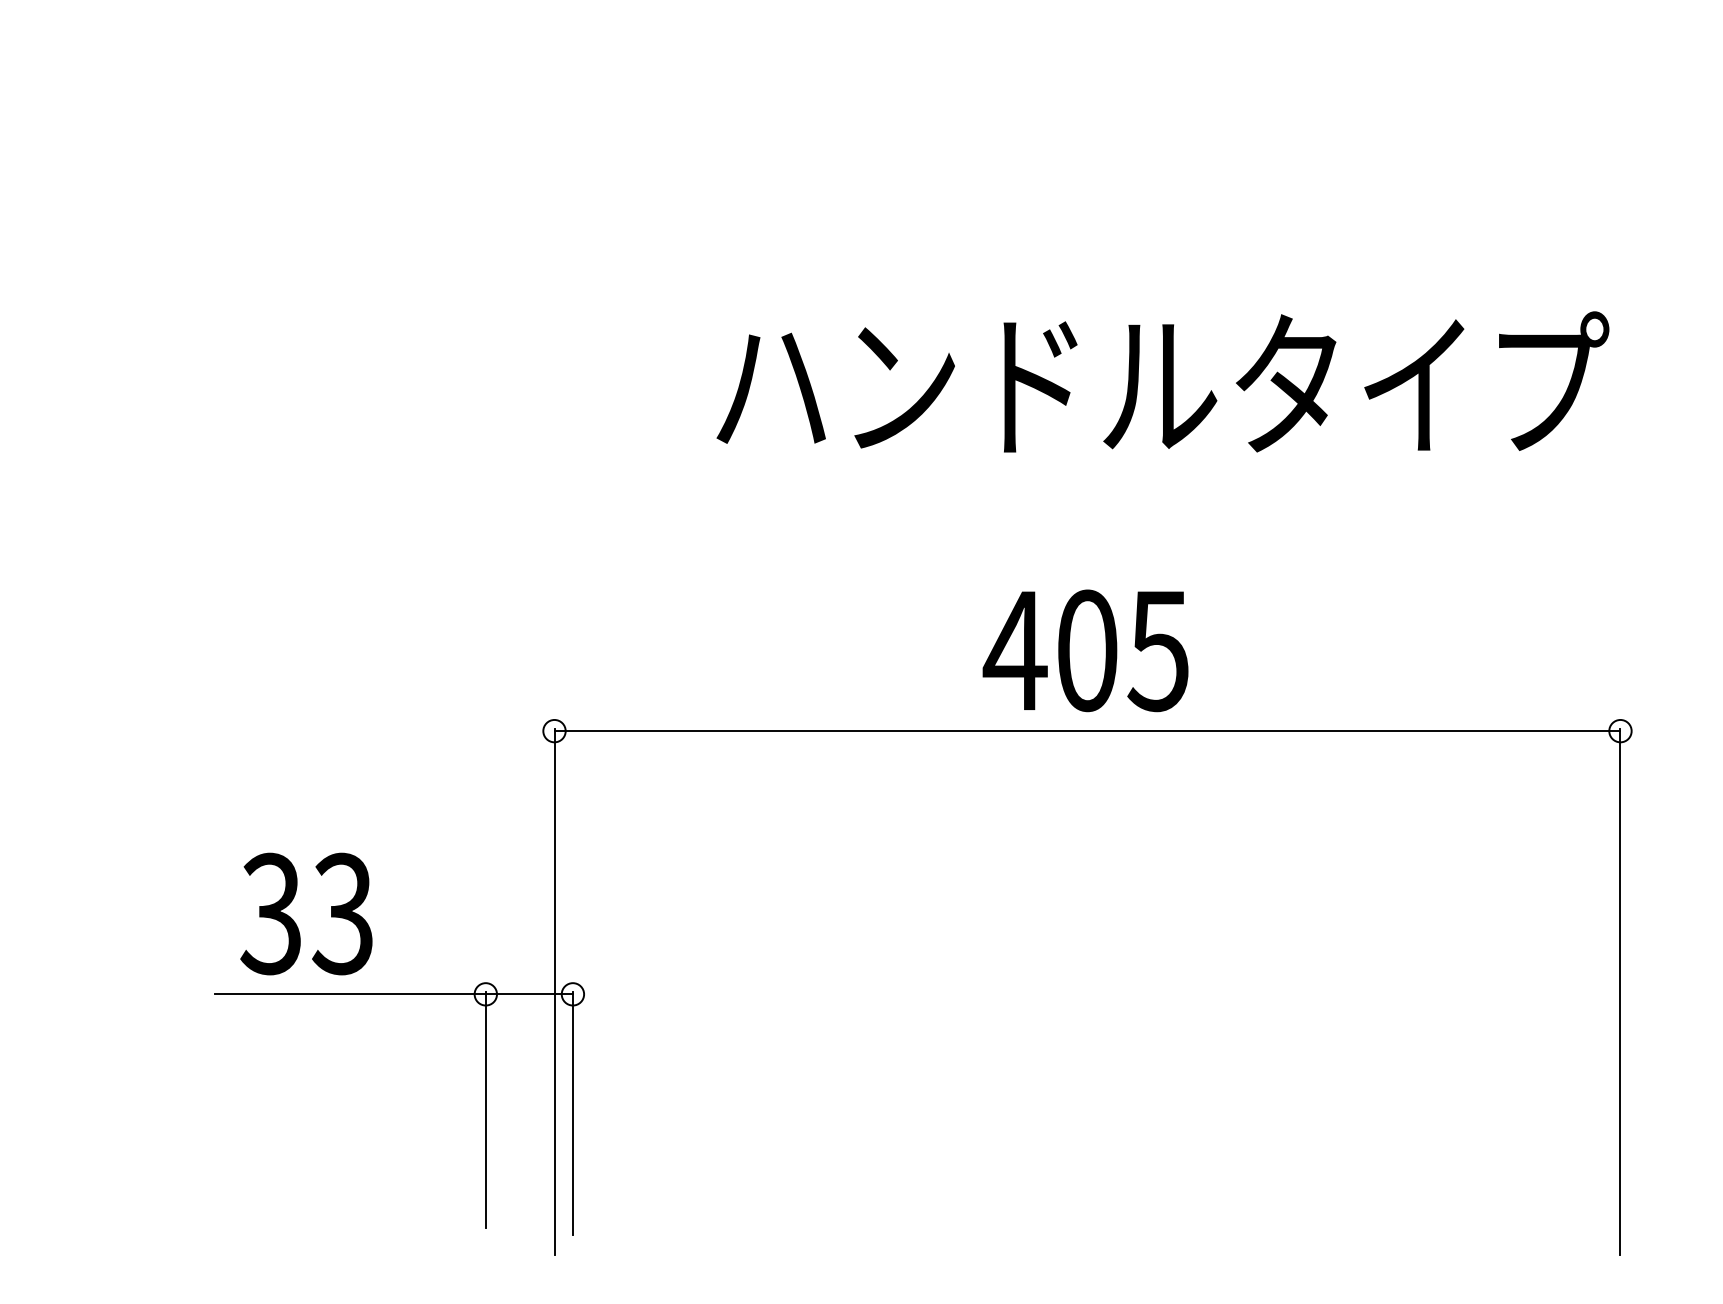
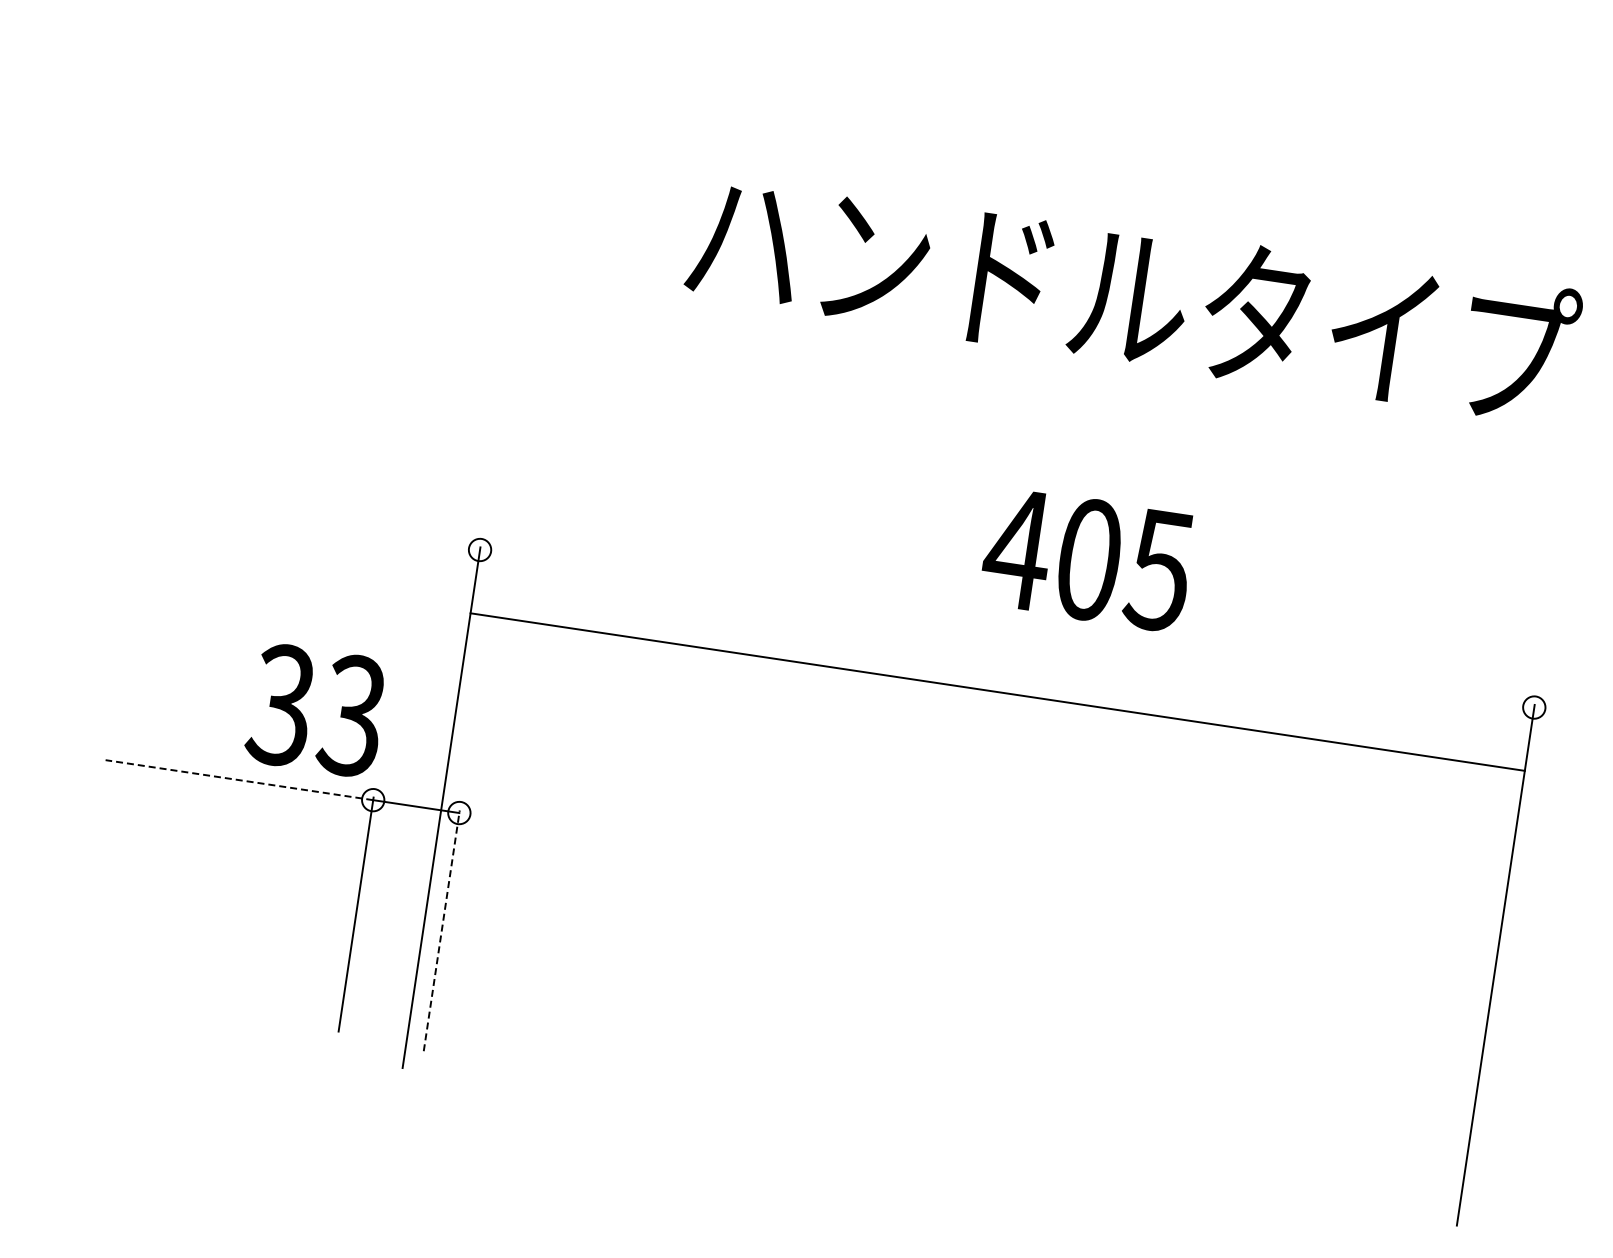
text: (1085, 650) -> (1087, 559), moved
line: (1087, 731) -> (997, 692), moved
text: (306, 913) -> (316, 709), moved
line: (350, 994) -> (239, 780), solid -> dashed
line: (572, 1113) -> (441, 930), solid -> dashed

